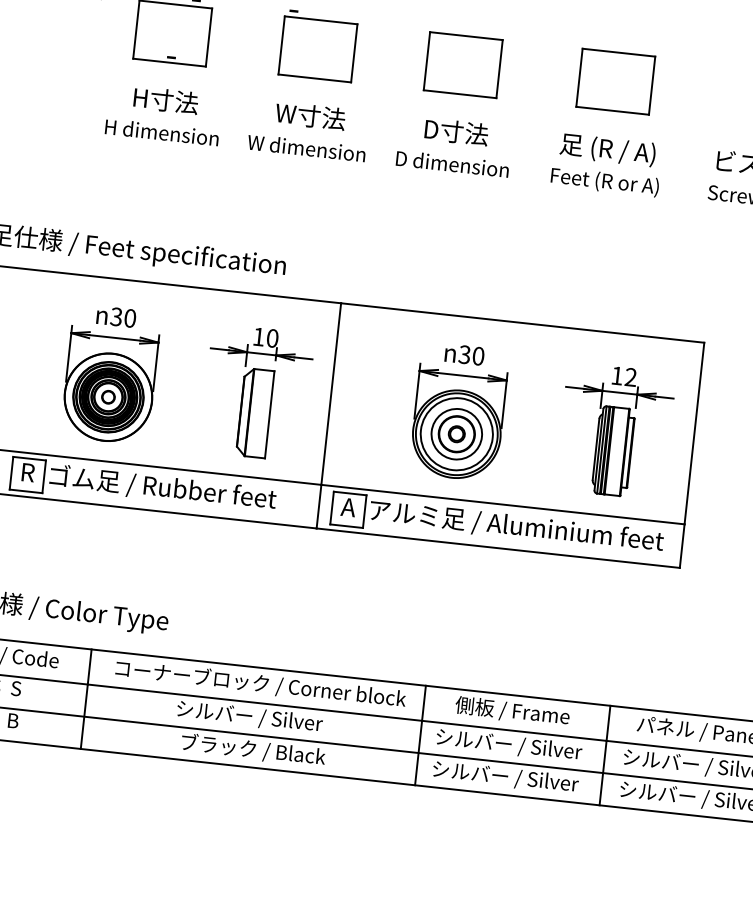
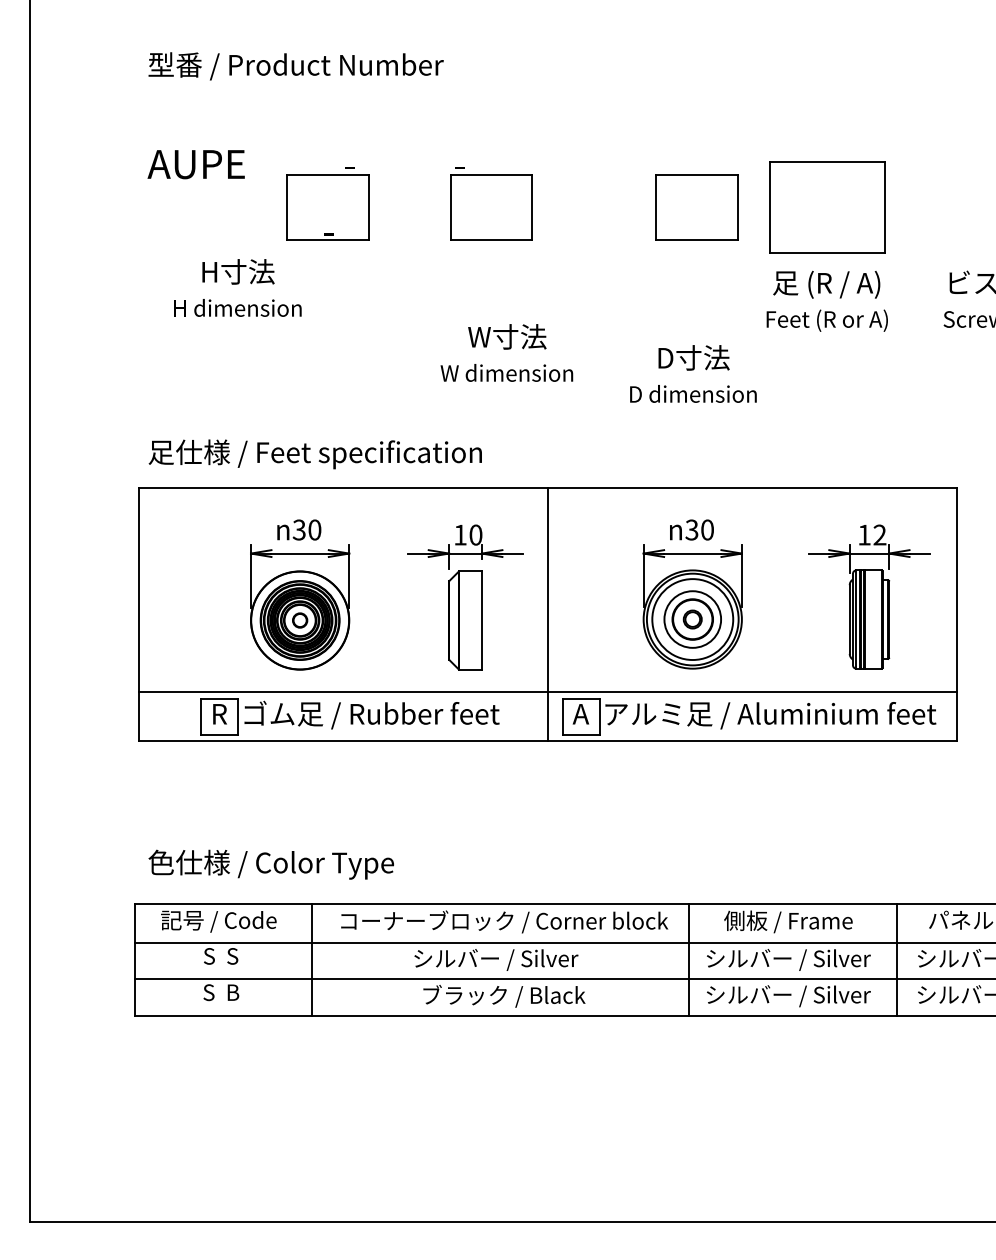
part: (462, 65) -> (696, 207), moved
part: (615, 81) -> (826, 207), size x1.4
text: (163, 114) -> (237, 287), moved
text: (308, 129) -> (506, 352), moved
text: (454, 145) -> (693, 373), moved

